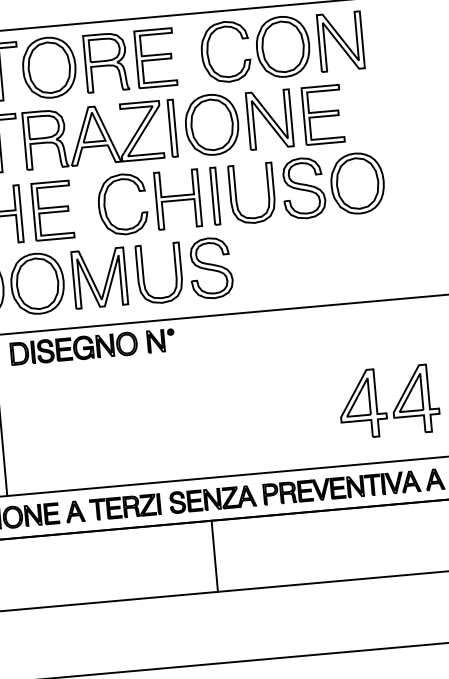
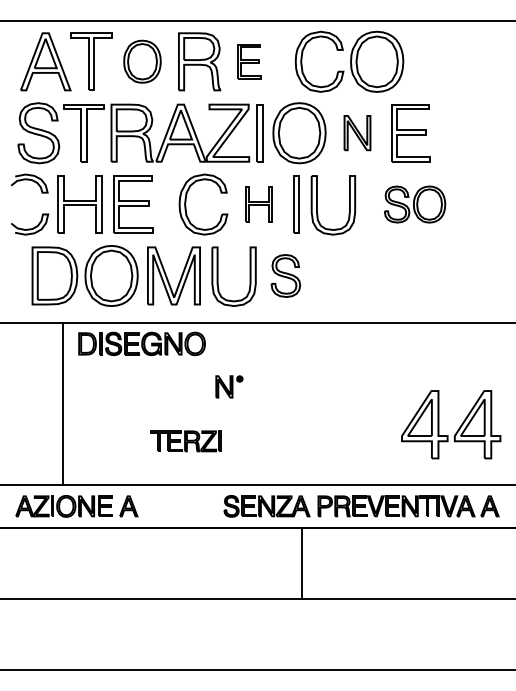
part: (340, 41) -> (434, 61), removed
part: (155, 57) -> (249, 61), size x0.6
part: (49, 67) -> (142, 61), size x0.7
part: (269, 118) -> (357, 132), size x0.6
part: (332, 185) -> (414, 204), size x0.6
part: (177, 199) -> (258, 204), size x0.6
part: (210, 267) -> (285, 275), size x0.7
part: (161, 340) -> (229, 386), moved
part: (124, 507) -> (185, 441), moved
line: (214, 555) -> (301, 562), moved

